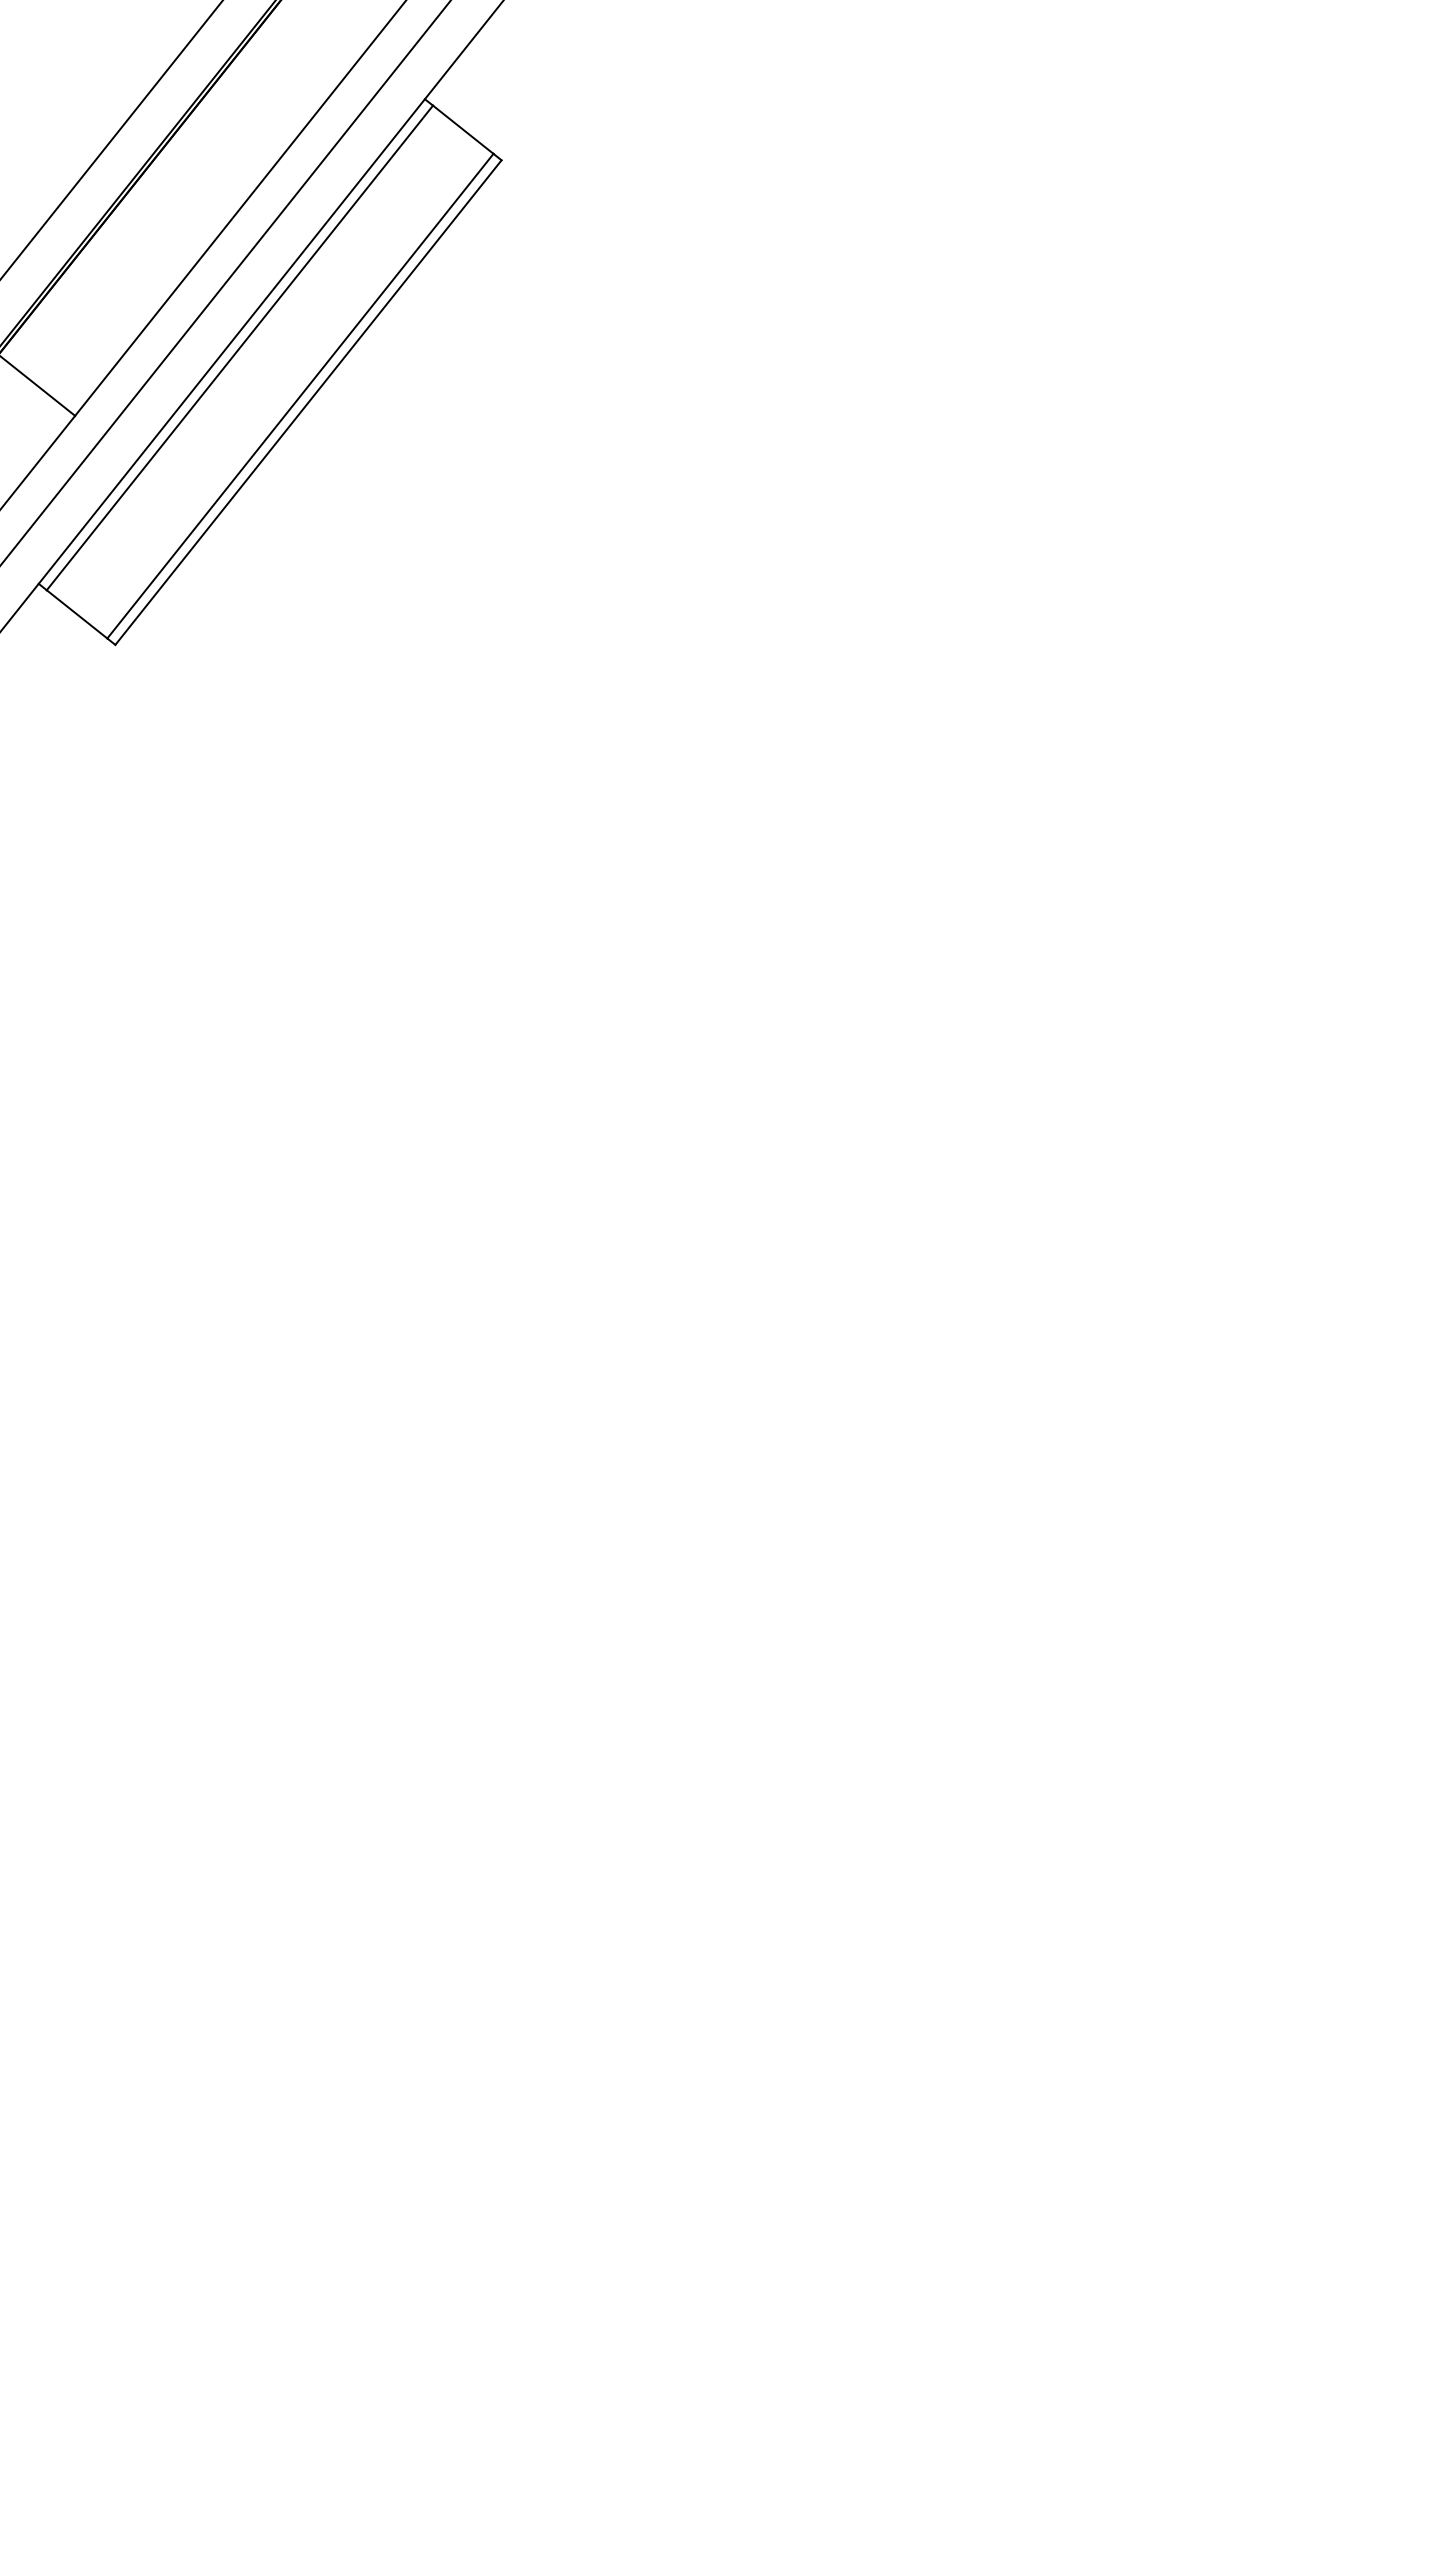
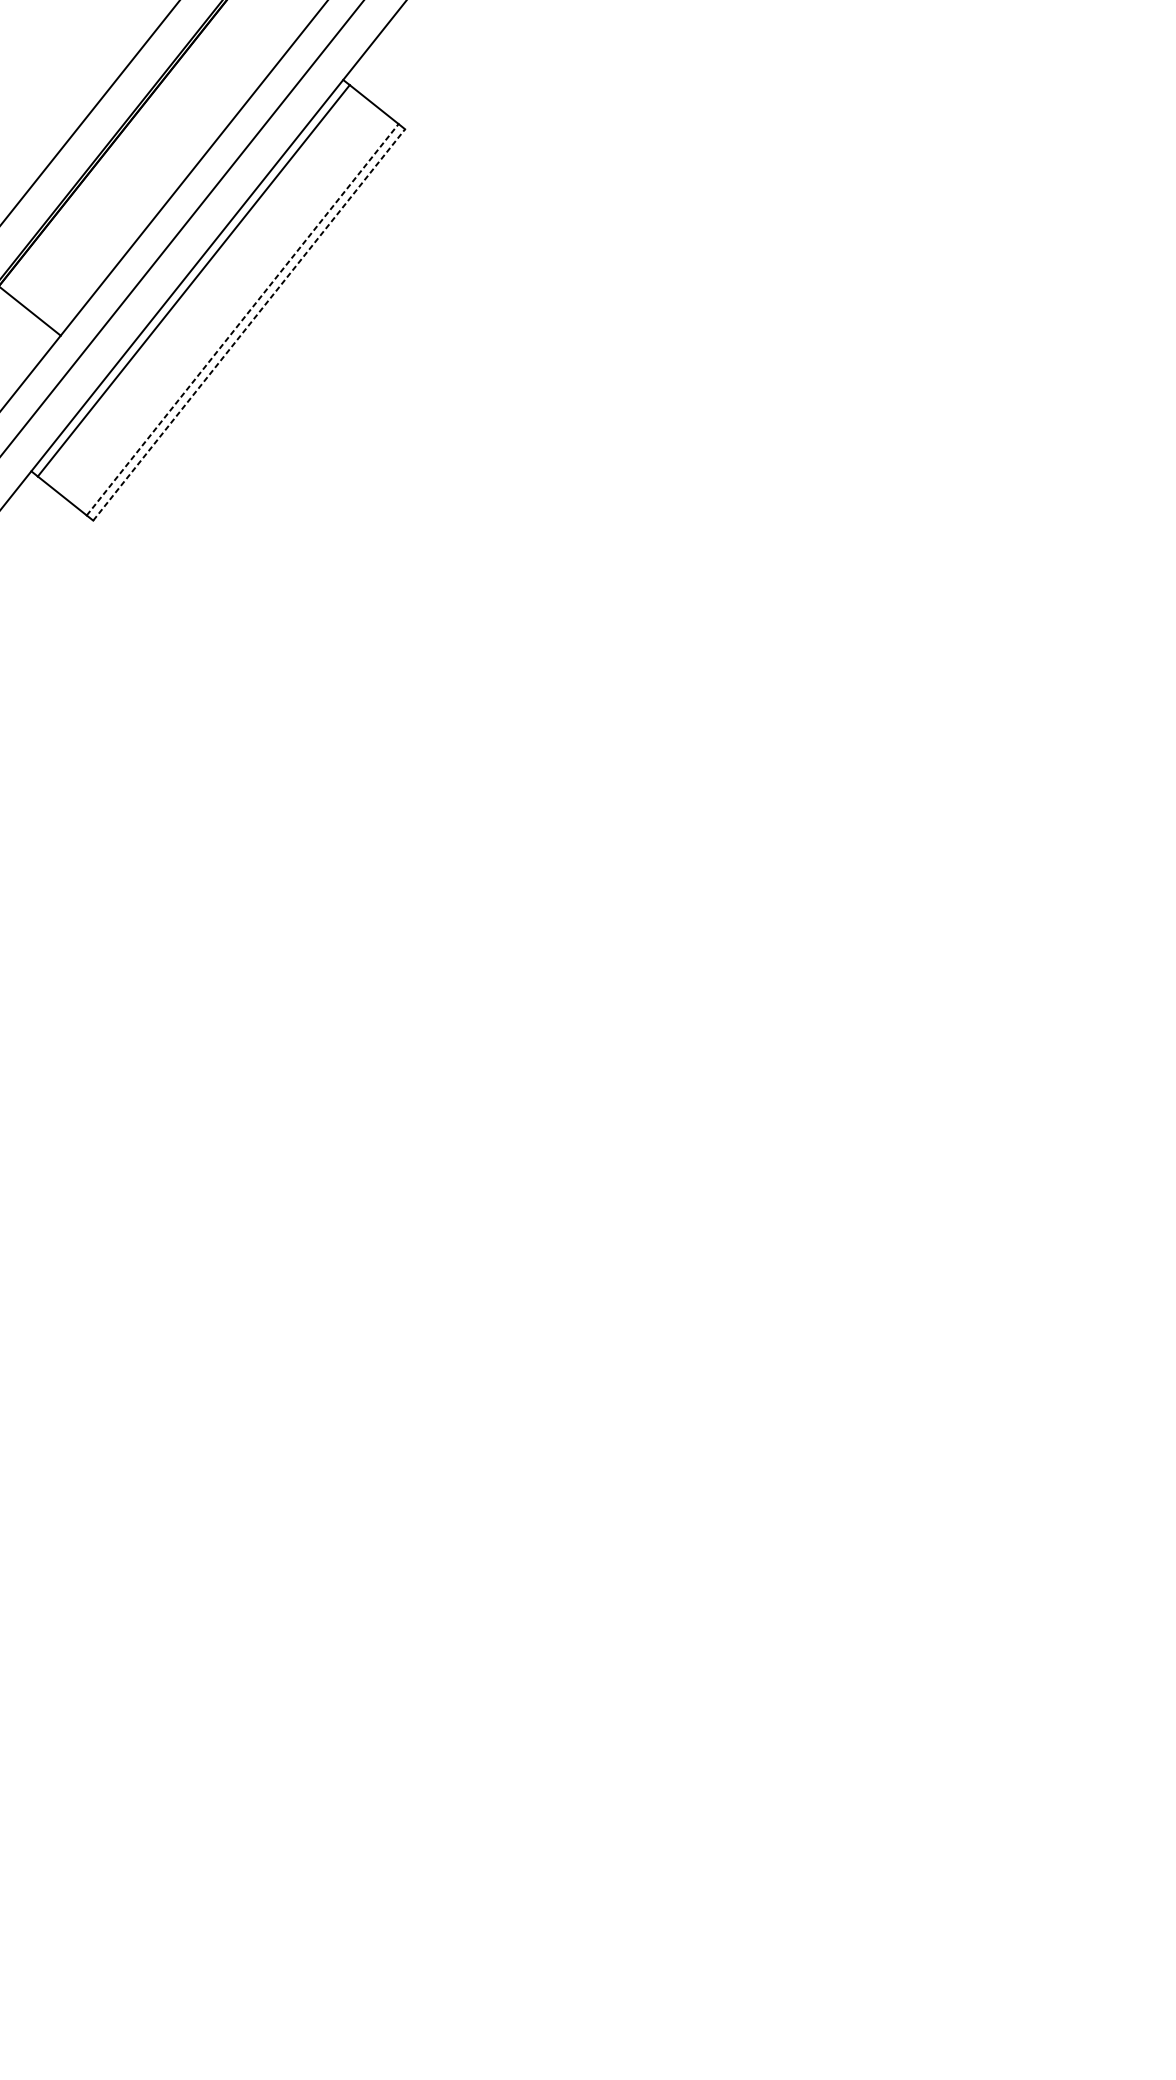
line: (300, 396) -> (242, 320), solid -> dashed
line: (308, 402) -> (249, 324), solid -> dashed

